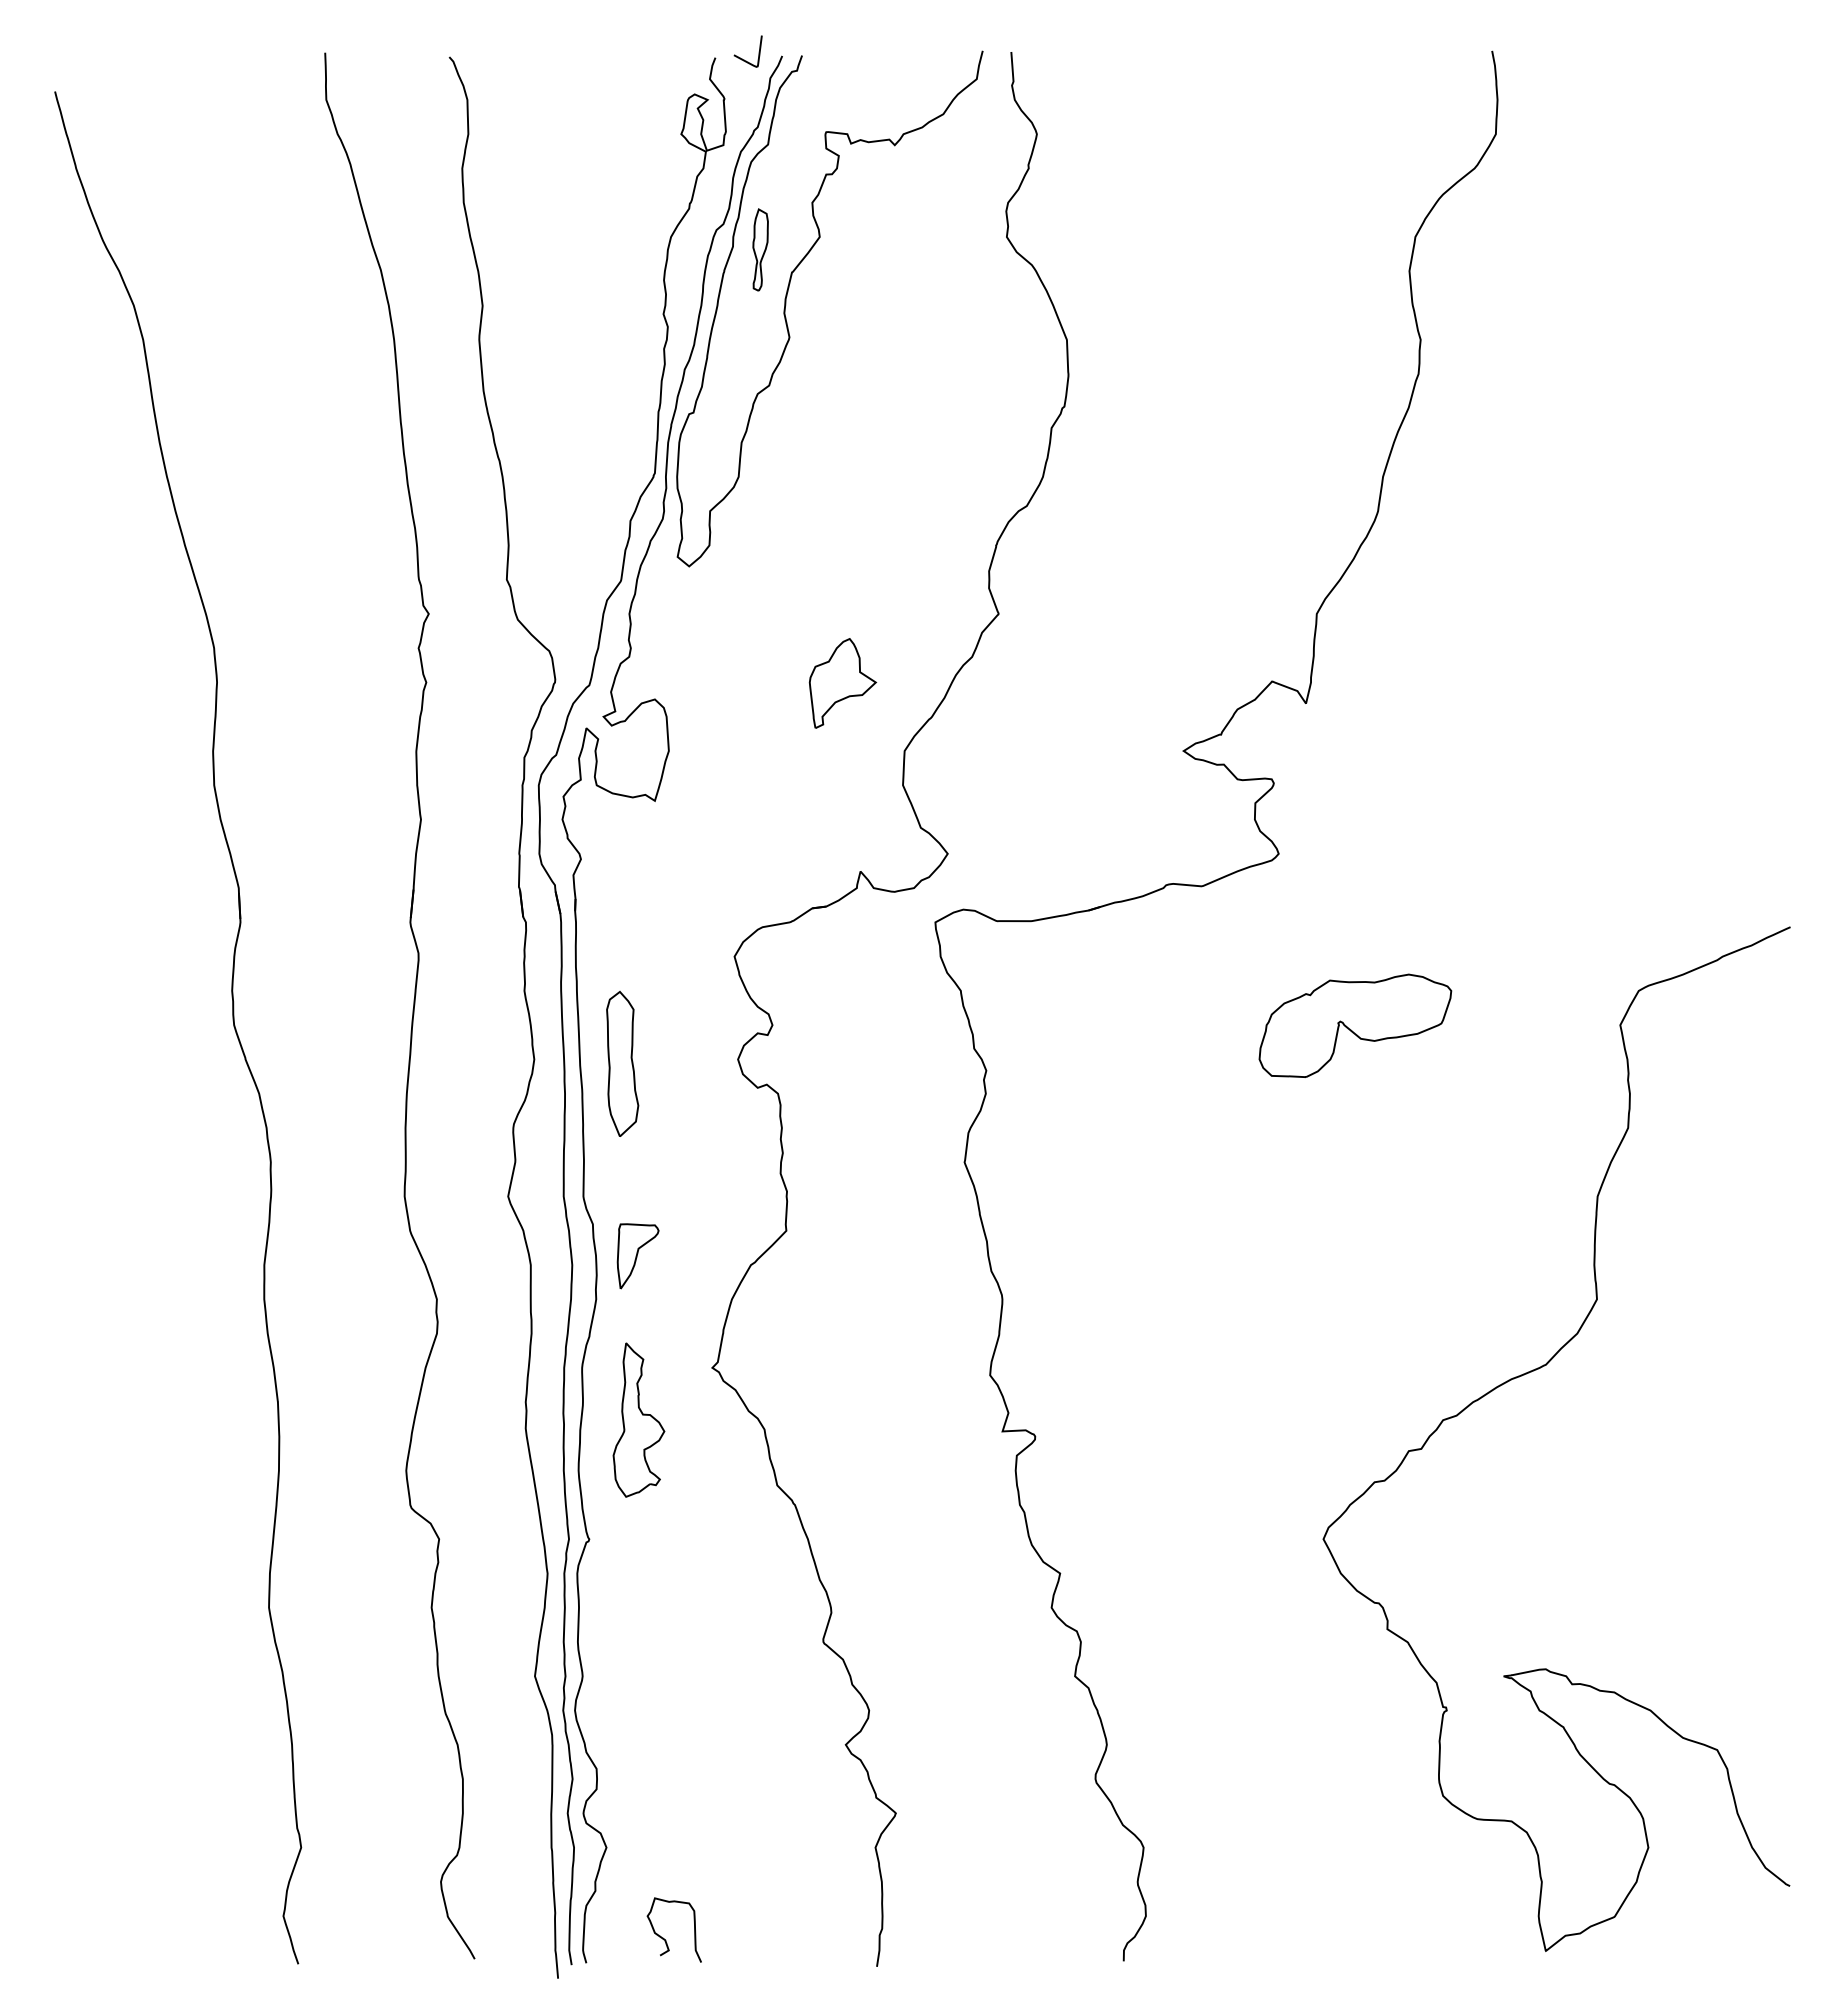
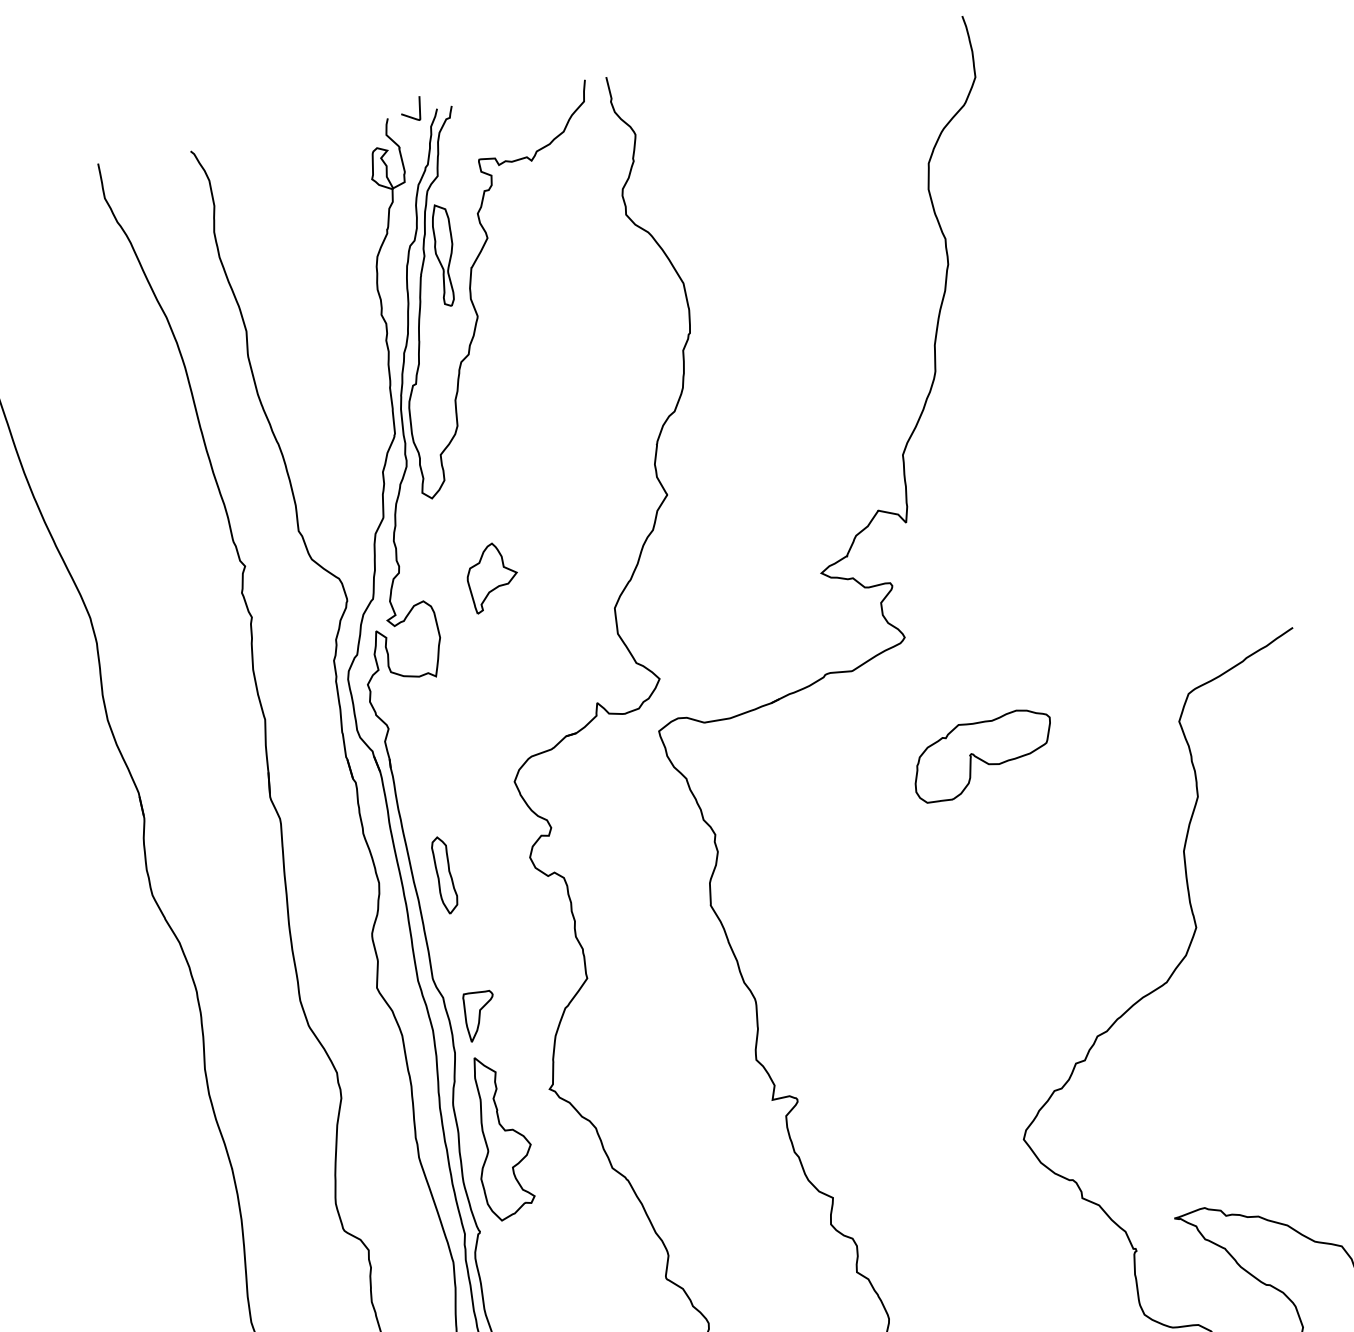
part: (760, 249) -> (445, 254), size x1.67
part: (842, 683) -> (492, 577), moved
part: (622, 1063) -> (444, 875), size x0.71
part: (638, 1419) -> (501, 1136), size x1.43

